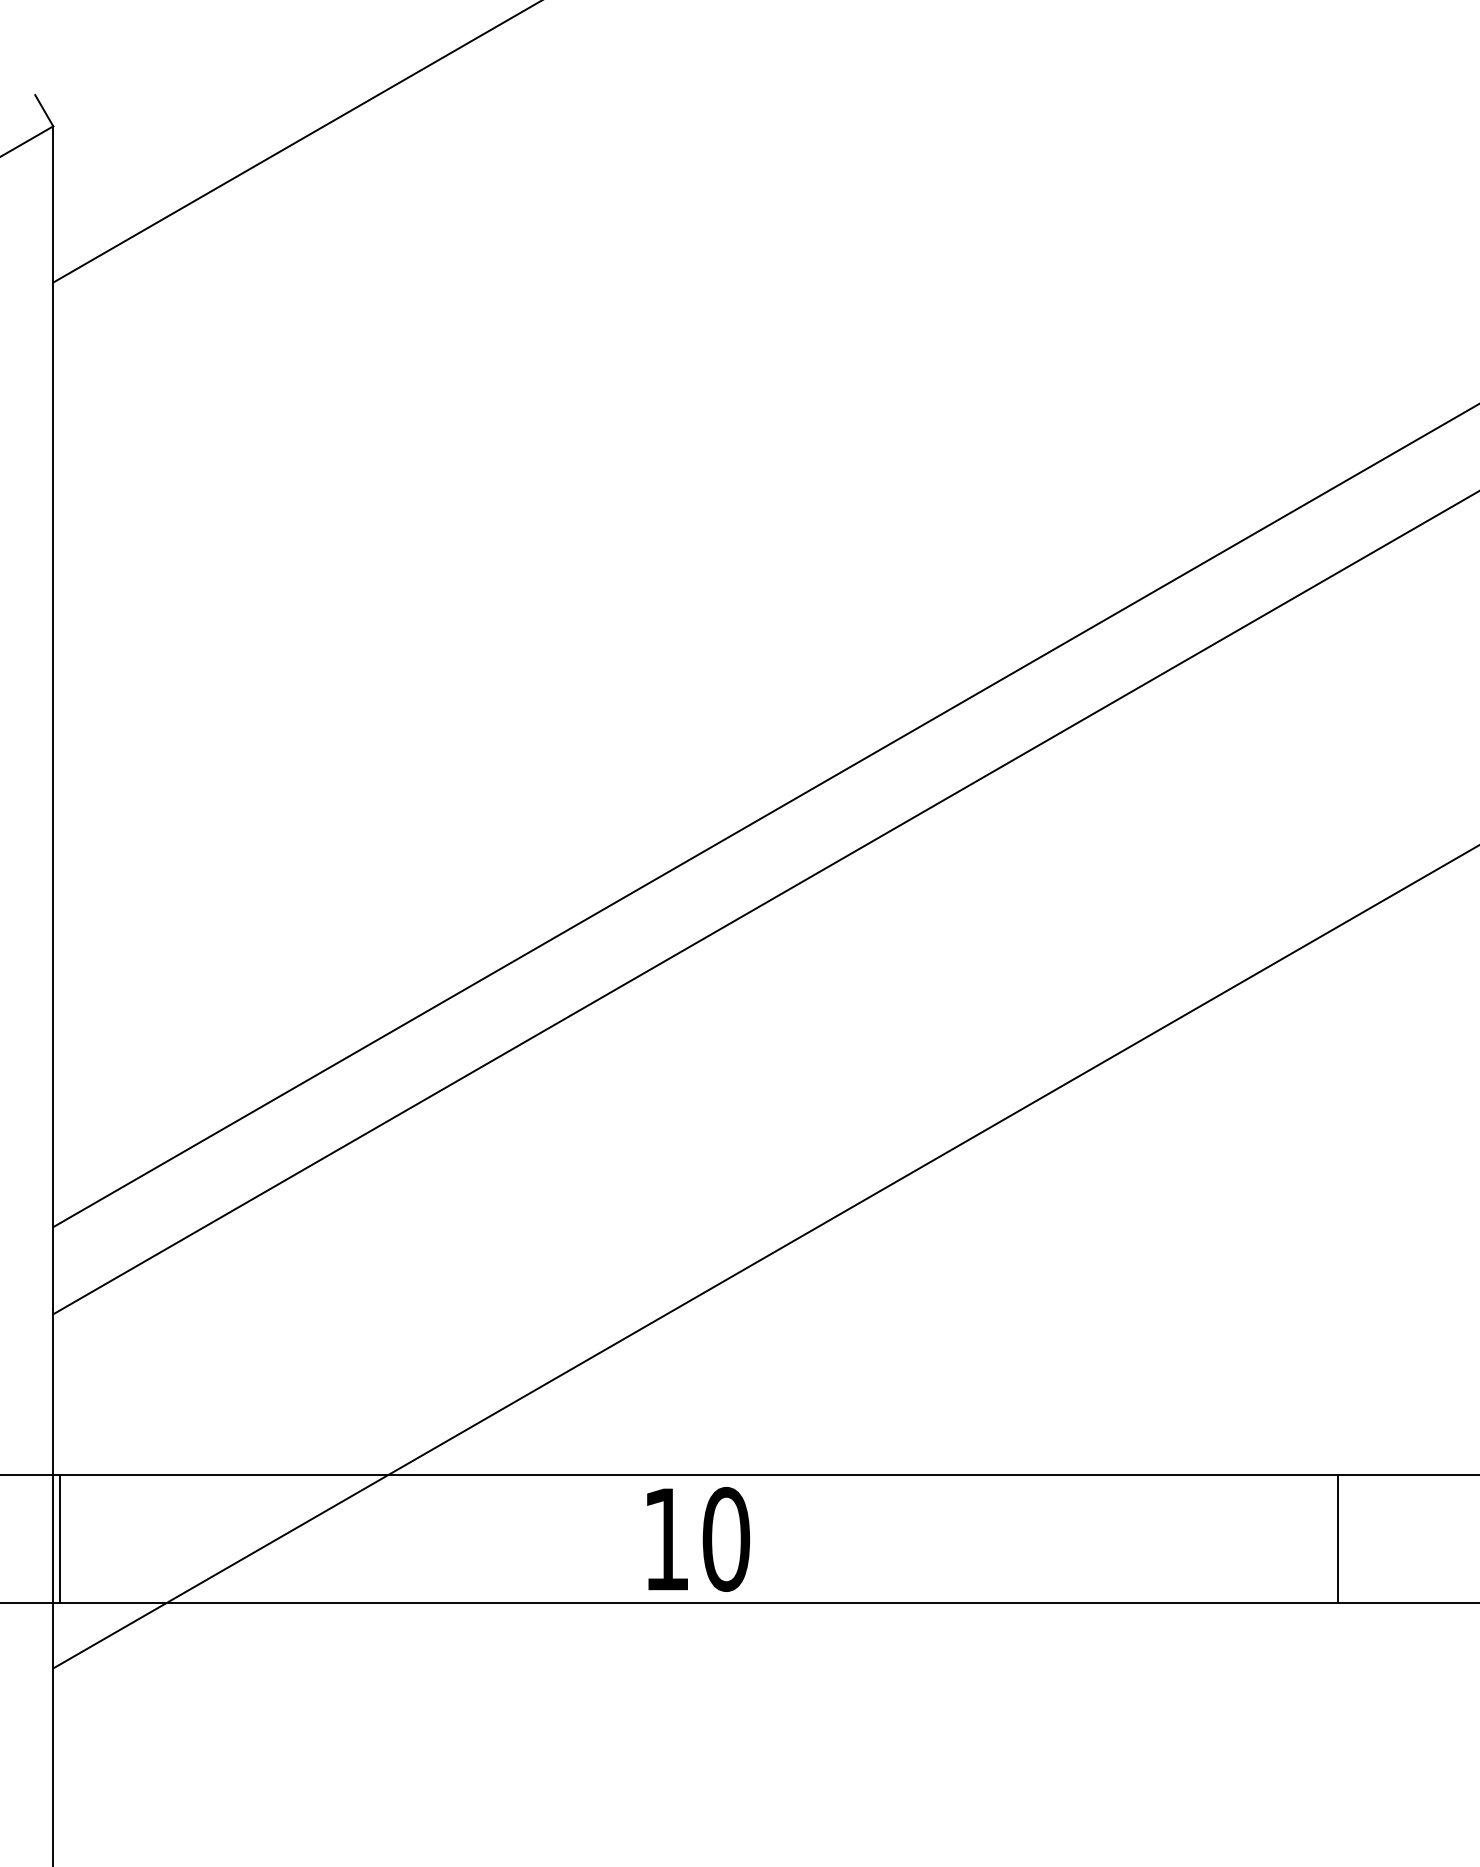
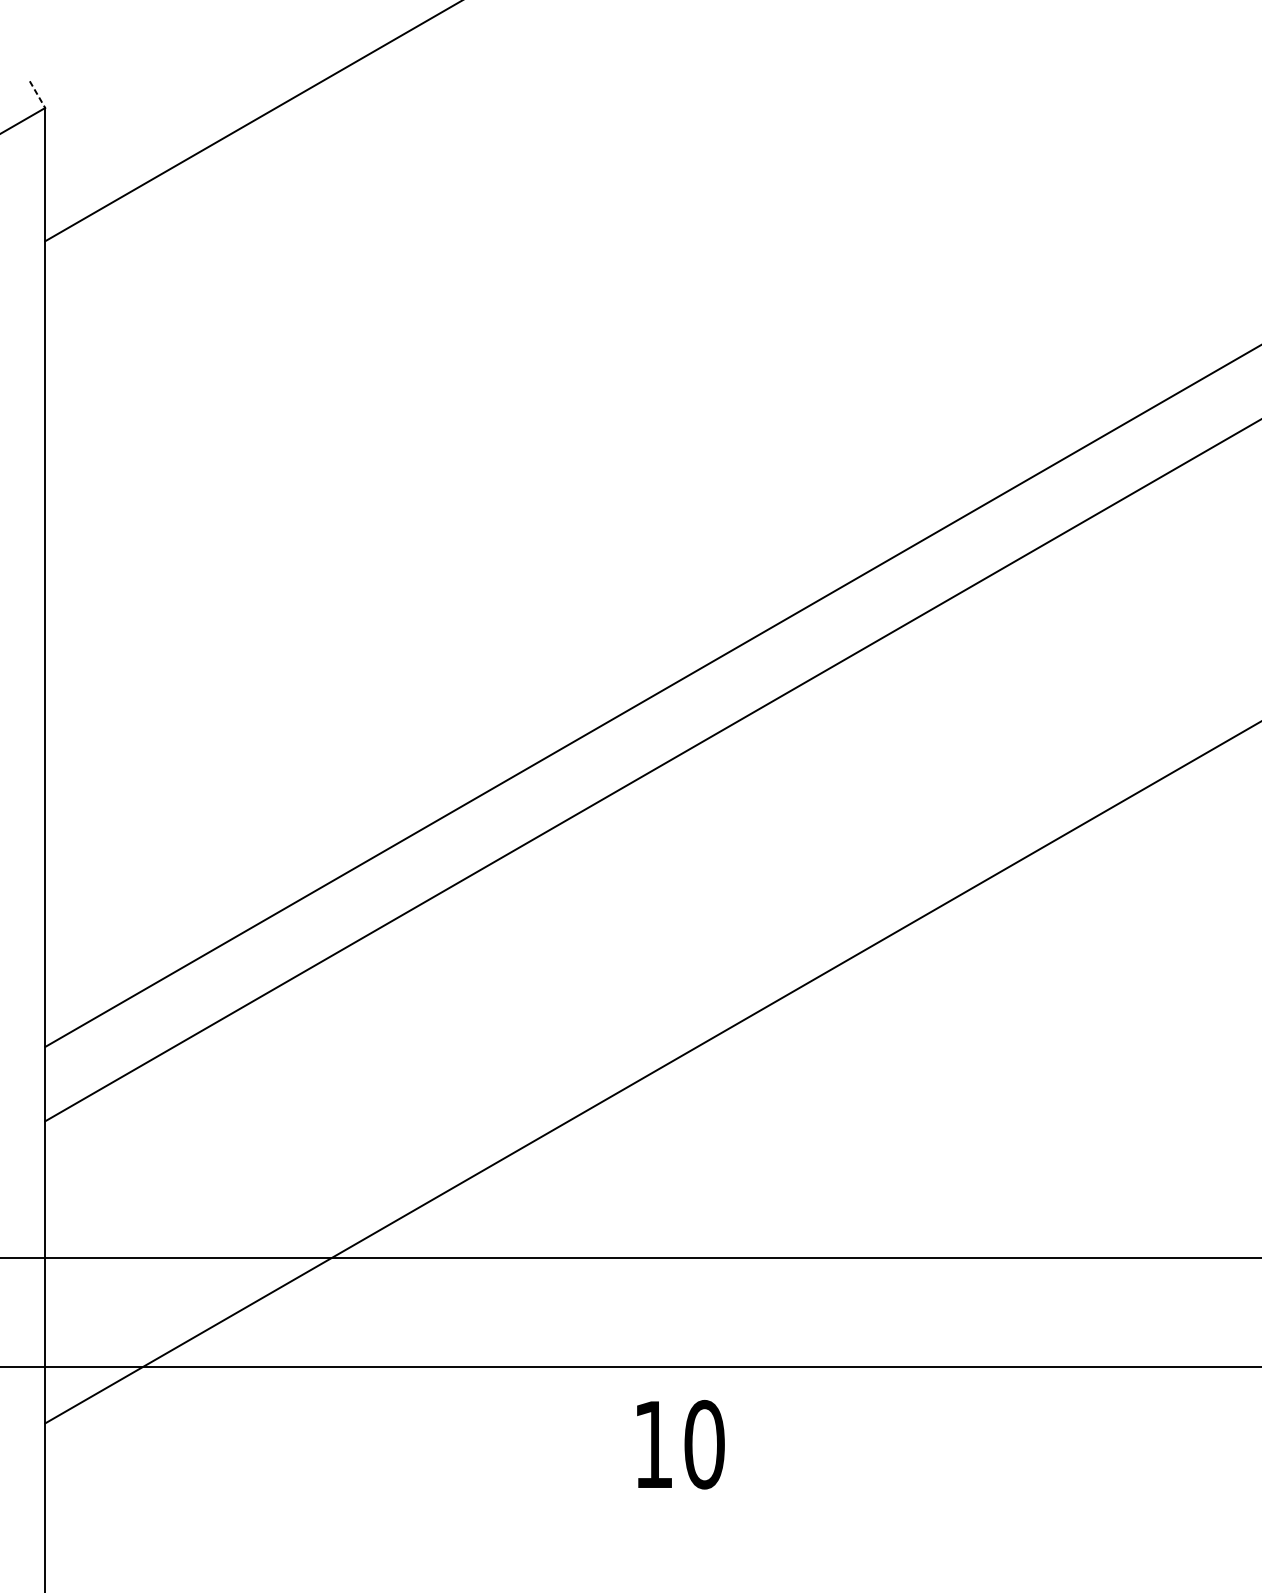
line: (44, 111) -> (37, 95), solid -> dashed
line: (59, 1538) -> (50, 1312), removed
text: (698, 1538) -> (680, 1443), moved
line: (1337, 1538) -> (1140, 1312), removed

